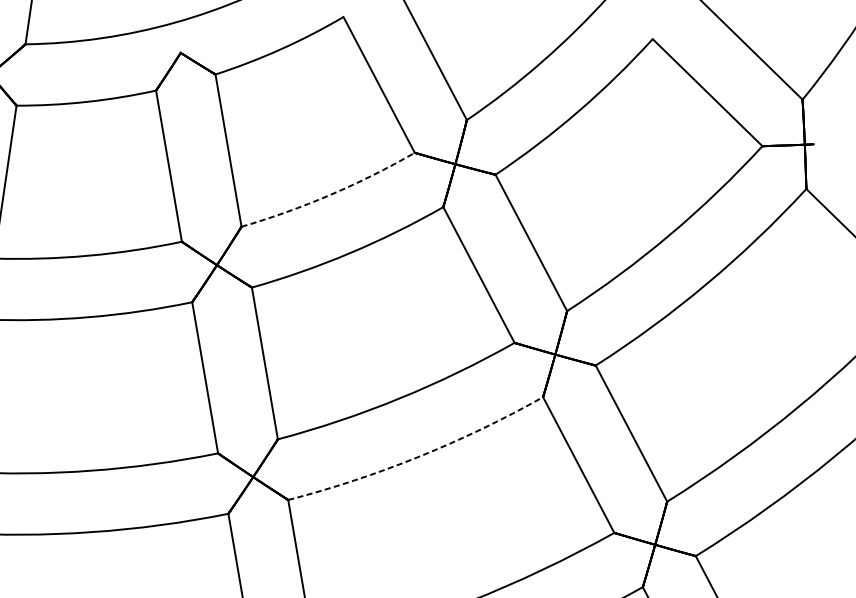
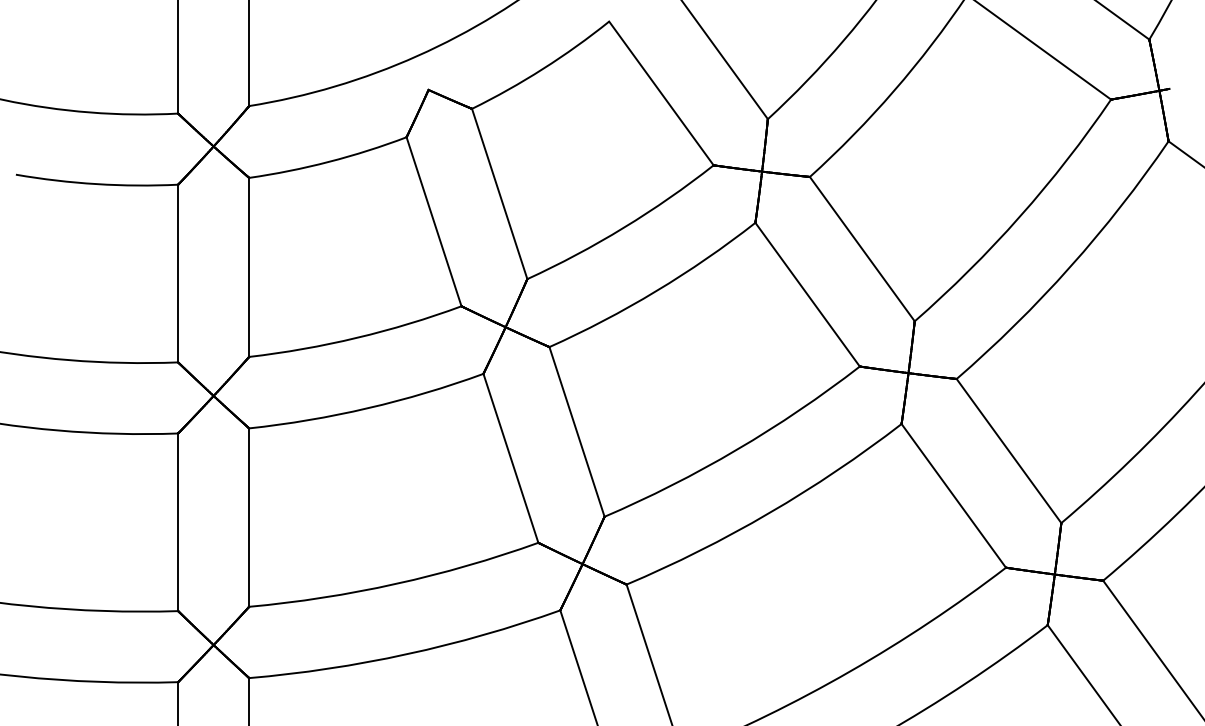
arc: (330, 194) -> (623, 227), dashed -> solid
arc: (419, 457) -> (769, 513), dashed -> solid

